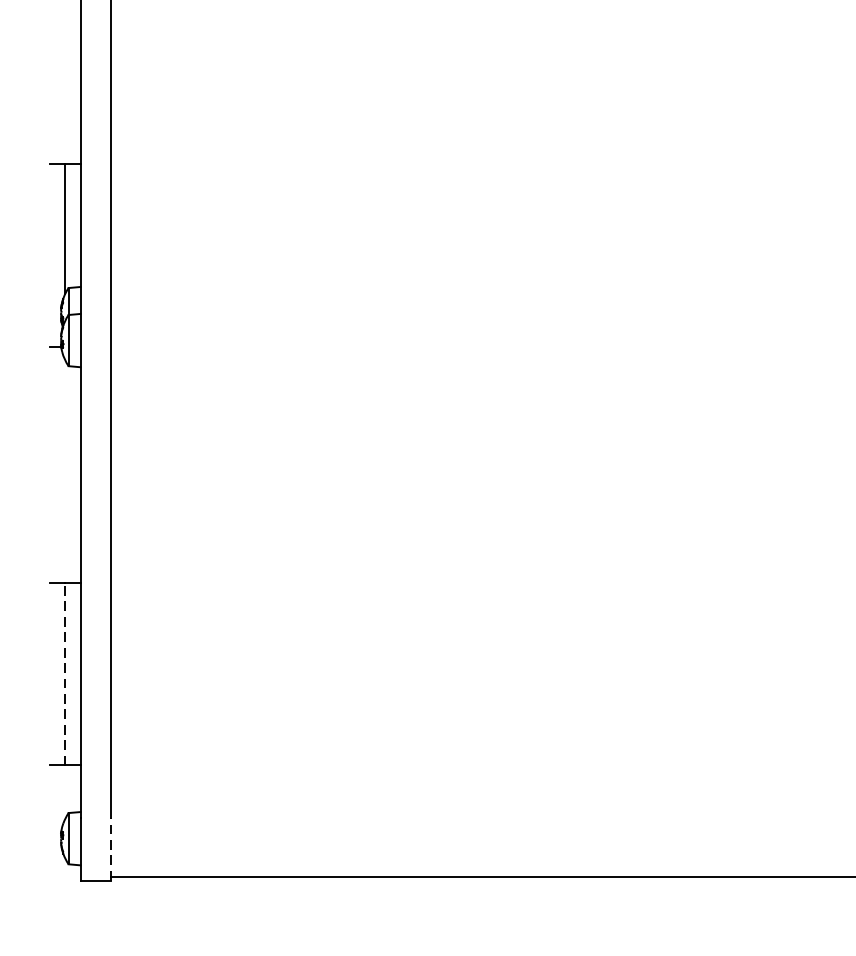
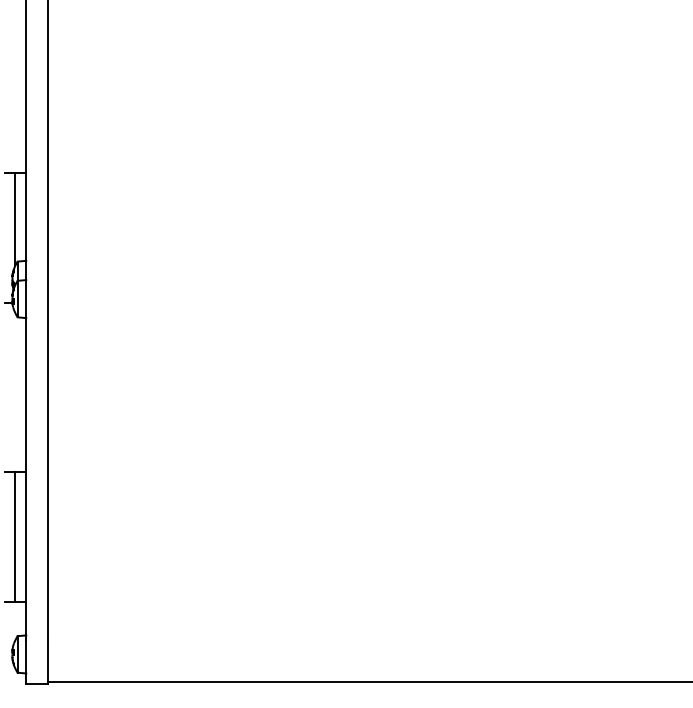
line: (65, 673) -> (15, 536), dashed -> solid
line: (110, 848) -> (47, 661), dashed -> solid

